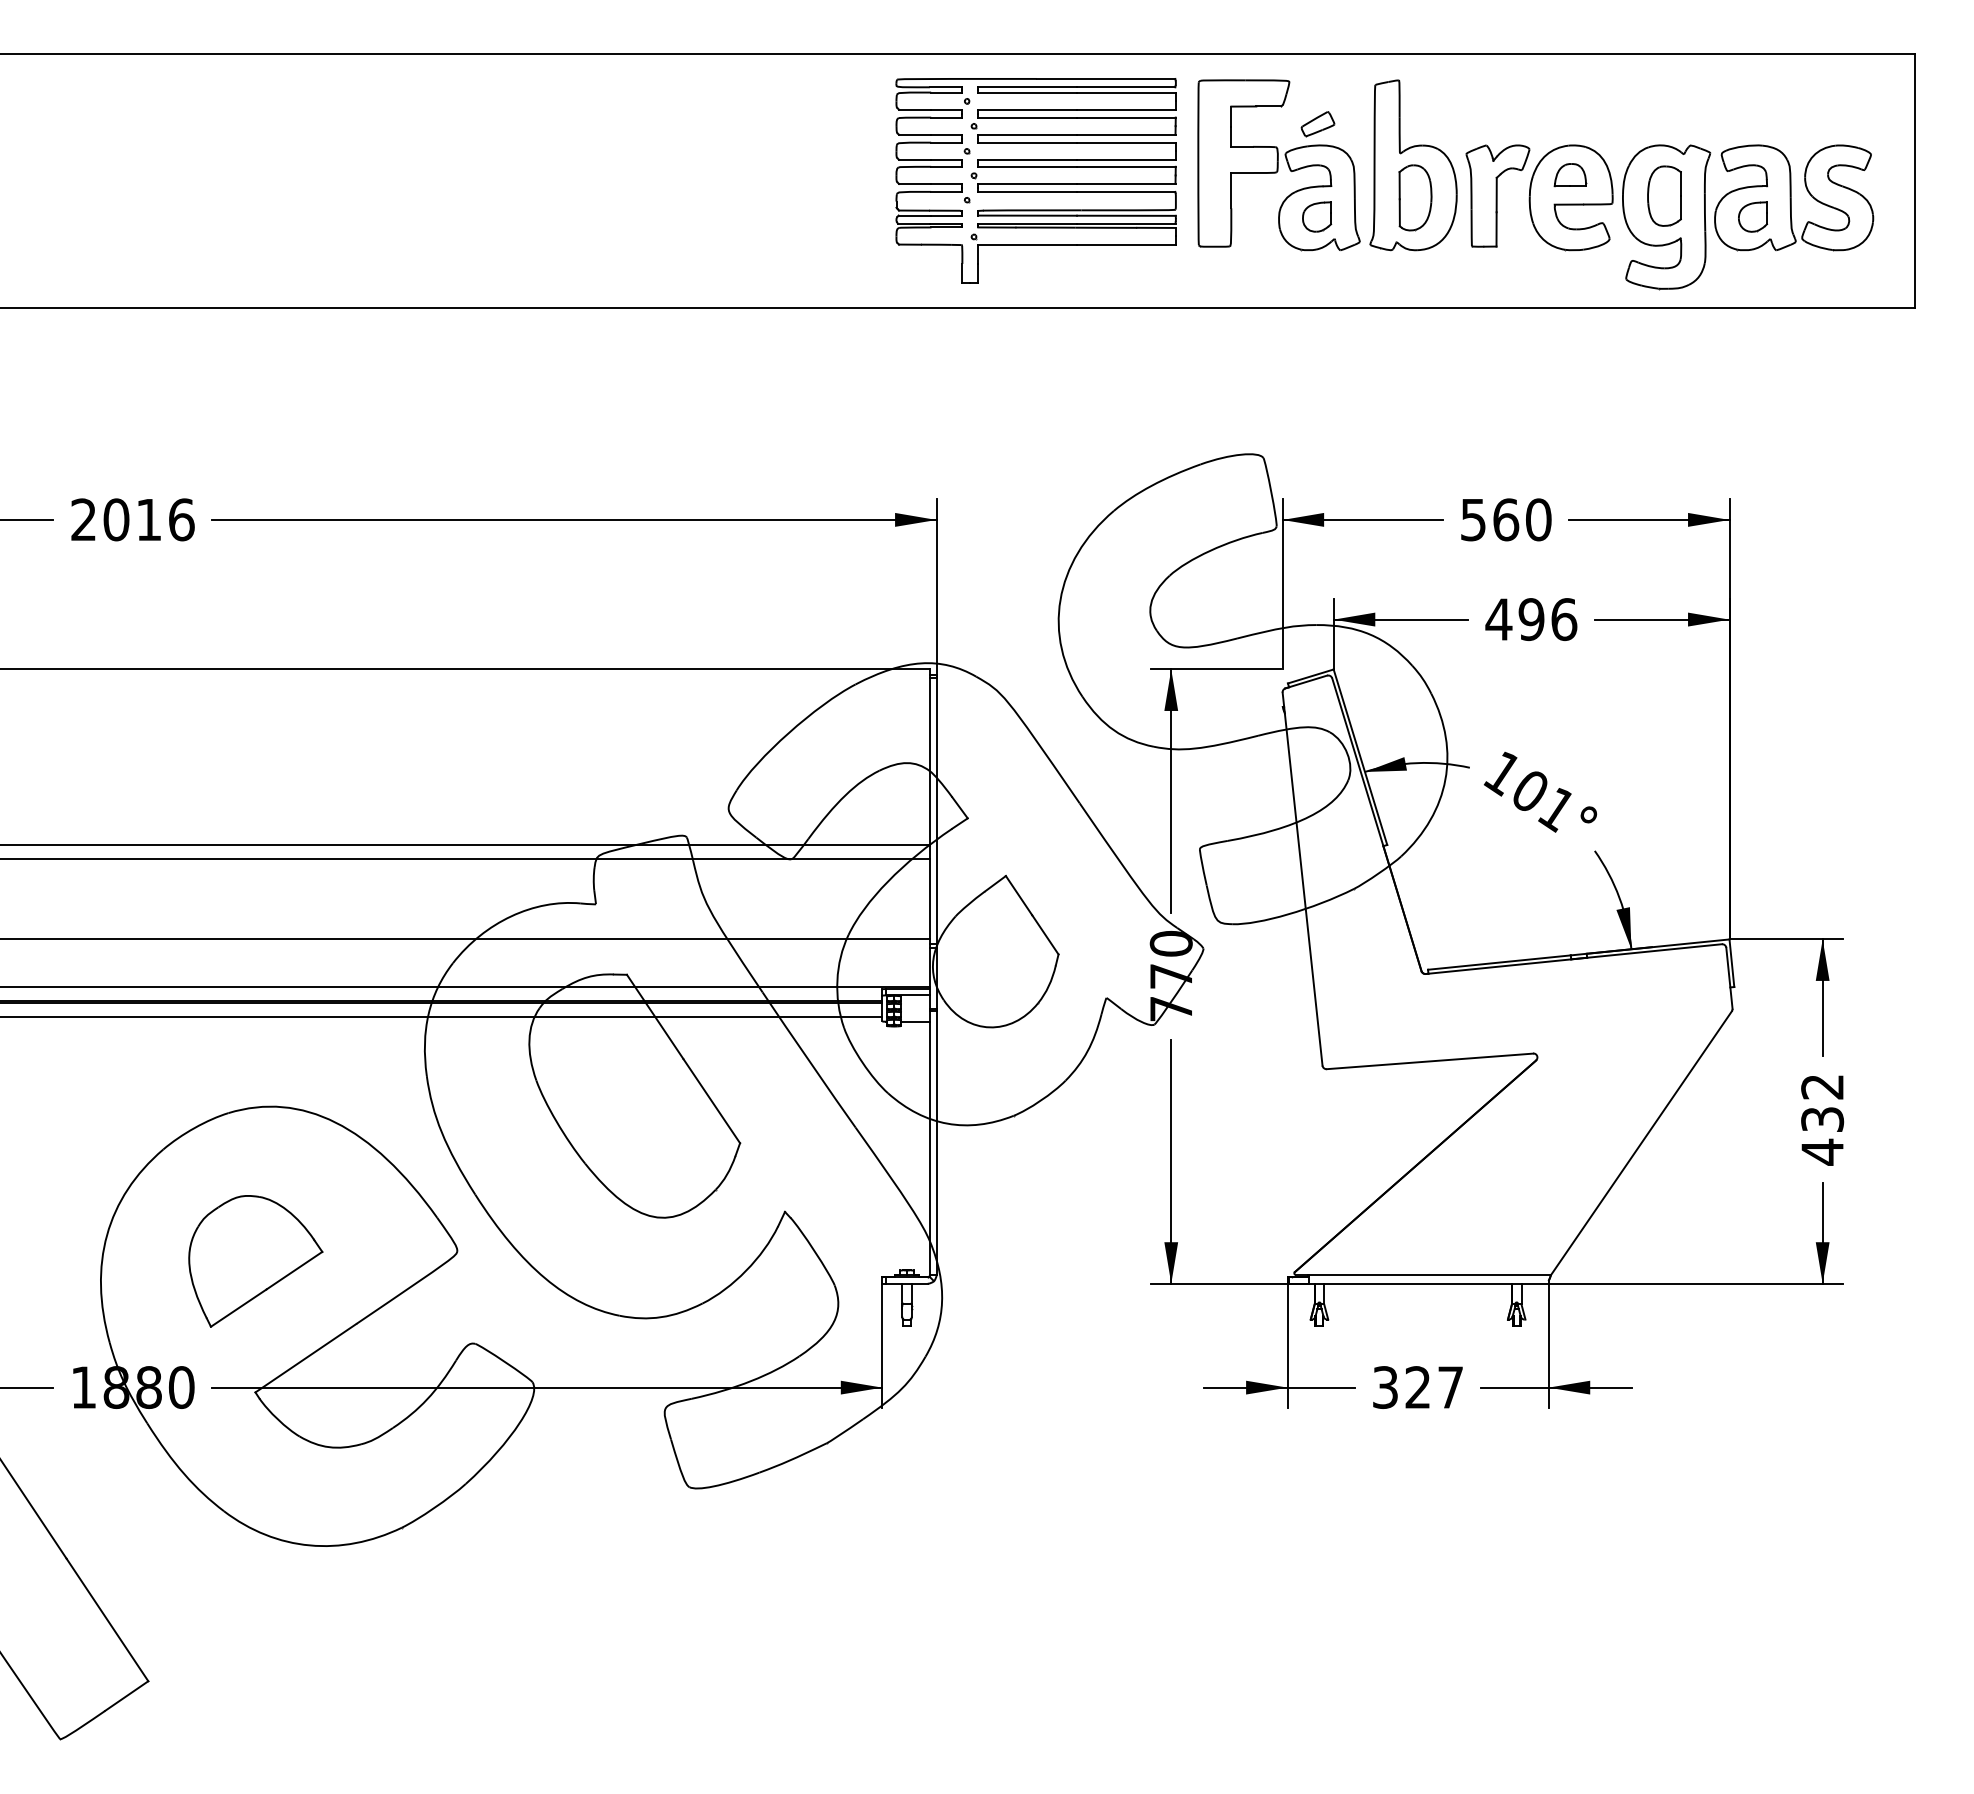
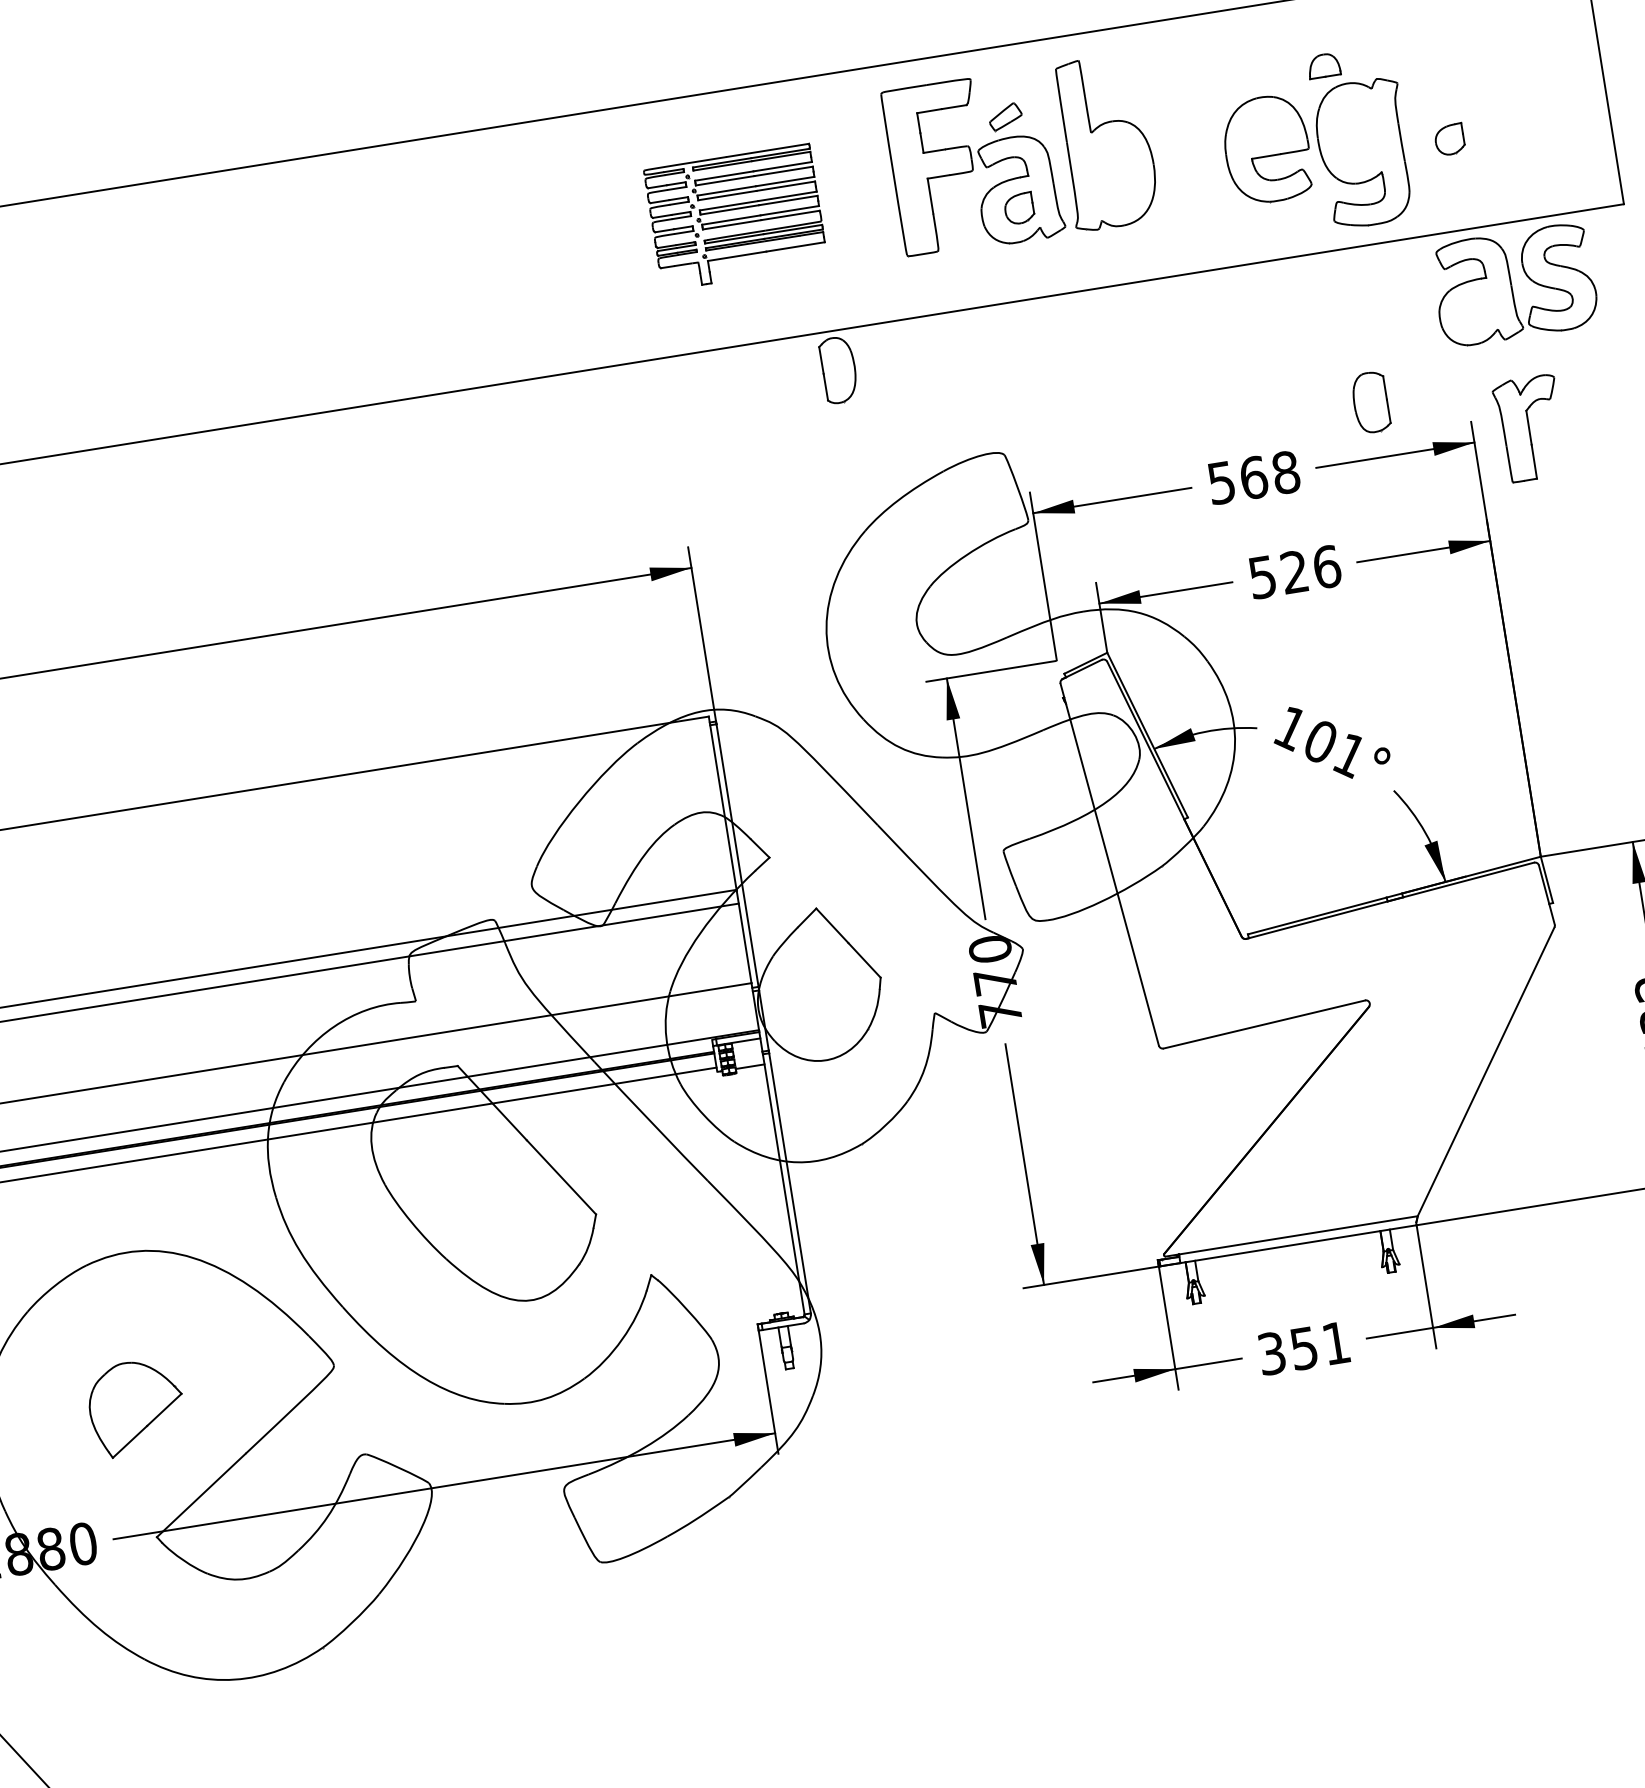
part: (1570, 175) -> (1324, 66), moved
part: (1035, 180) -> (735, 217), size x0.6
part: (1497, 195) -> (1529, 428), moved
part: (1664, 195) -> (1370, 401), moved
part: (1415, 197) -> (838, 369), moved
part: (1794, 197) -> (1515, 284), moved
text: (1538, 519) -> (1285, 472), 560 -> 568
text: (1514, 619) -> (1277, 574), 496 -> 526
part: (255, 1261) -> (136, 1407), size x0.7
text: (1433, 1387) -> (1319, 1345), 327 -> 351

